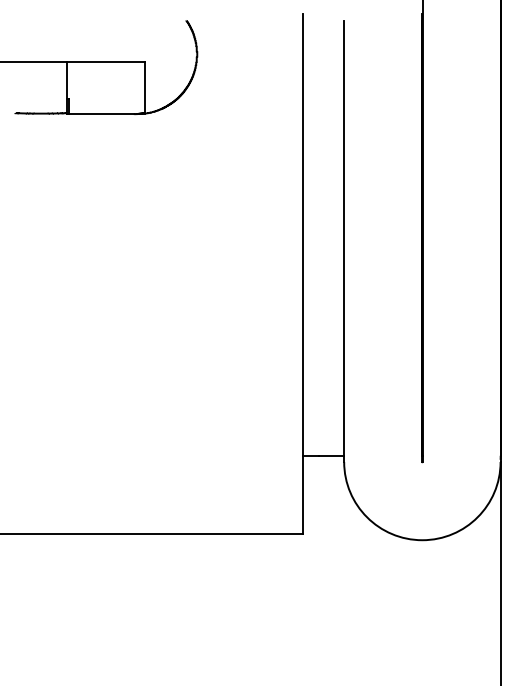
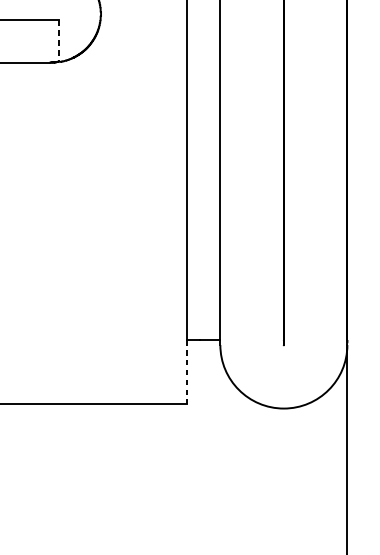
line: (145, 87) -> (59, 40), solid -> dashed
line: (303, 495) -> (187, 372), solid -> dashed

